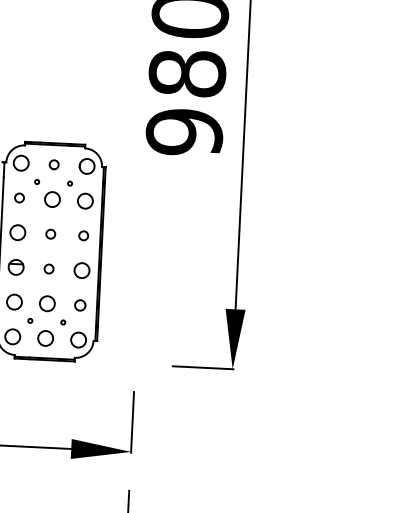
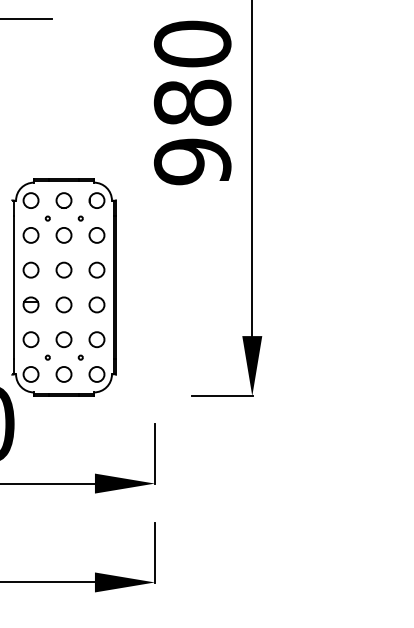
part: (53, 164) -> (63, 200), size x1.67
circle: (18, 198) -> (30, 235), size x1.67
circle: (50, 233) -> (63, 269), size x1.67
circle: (83, 235) -> (96, 269), size x1.67
circle: (48, 268) -> (63, 304), size x1.67
circle: (79, 305) -> (96, 339), size x1.43

